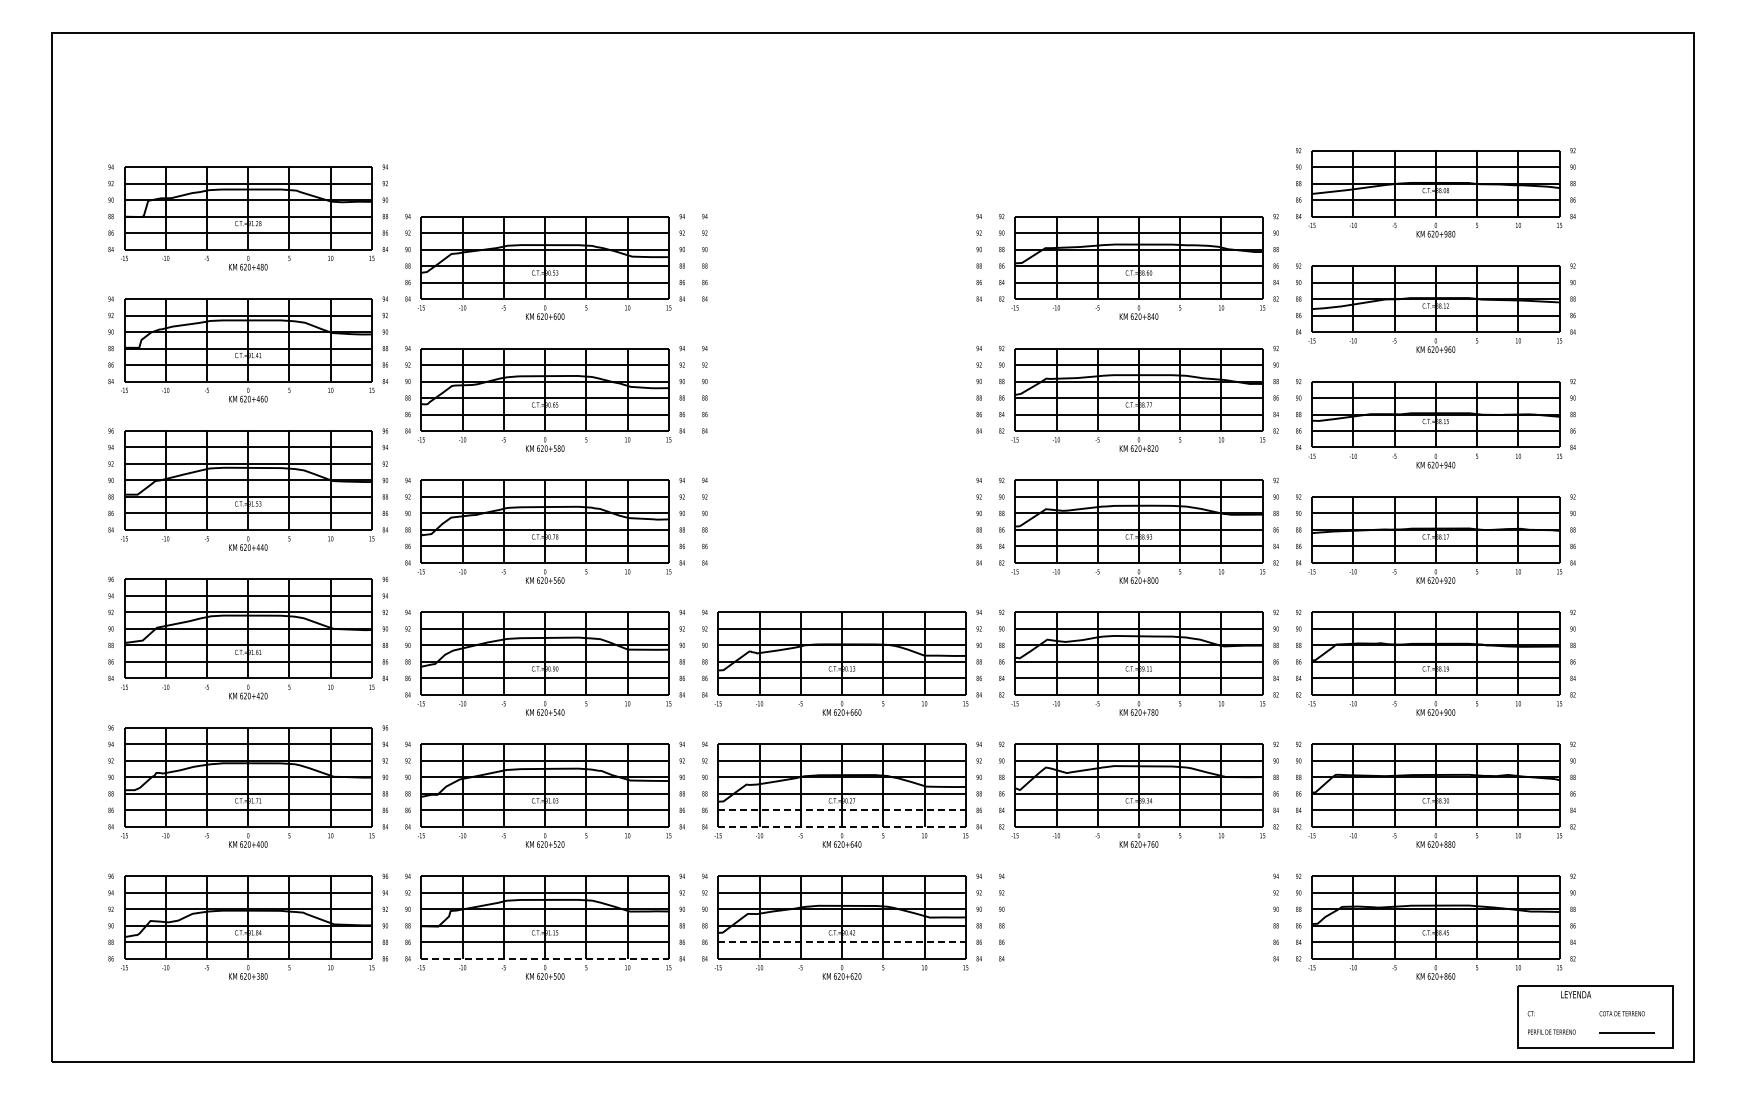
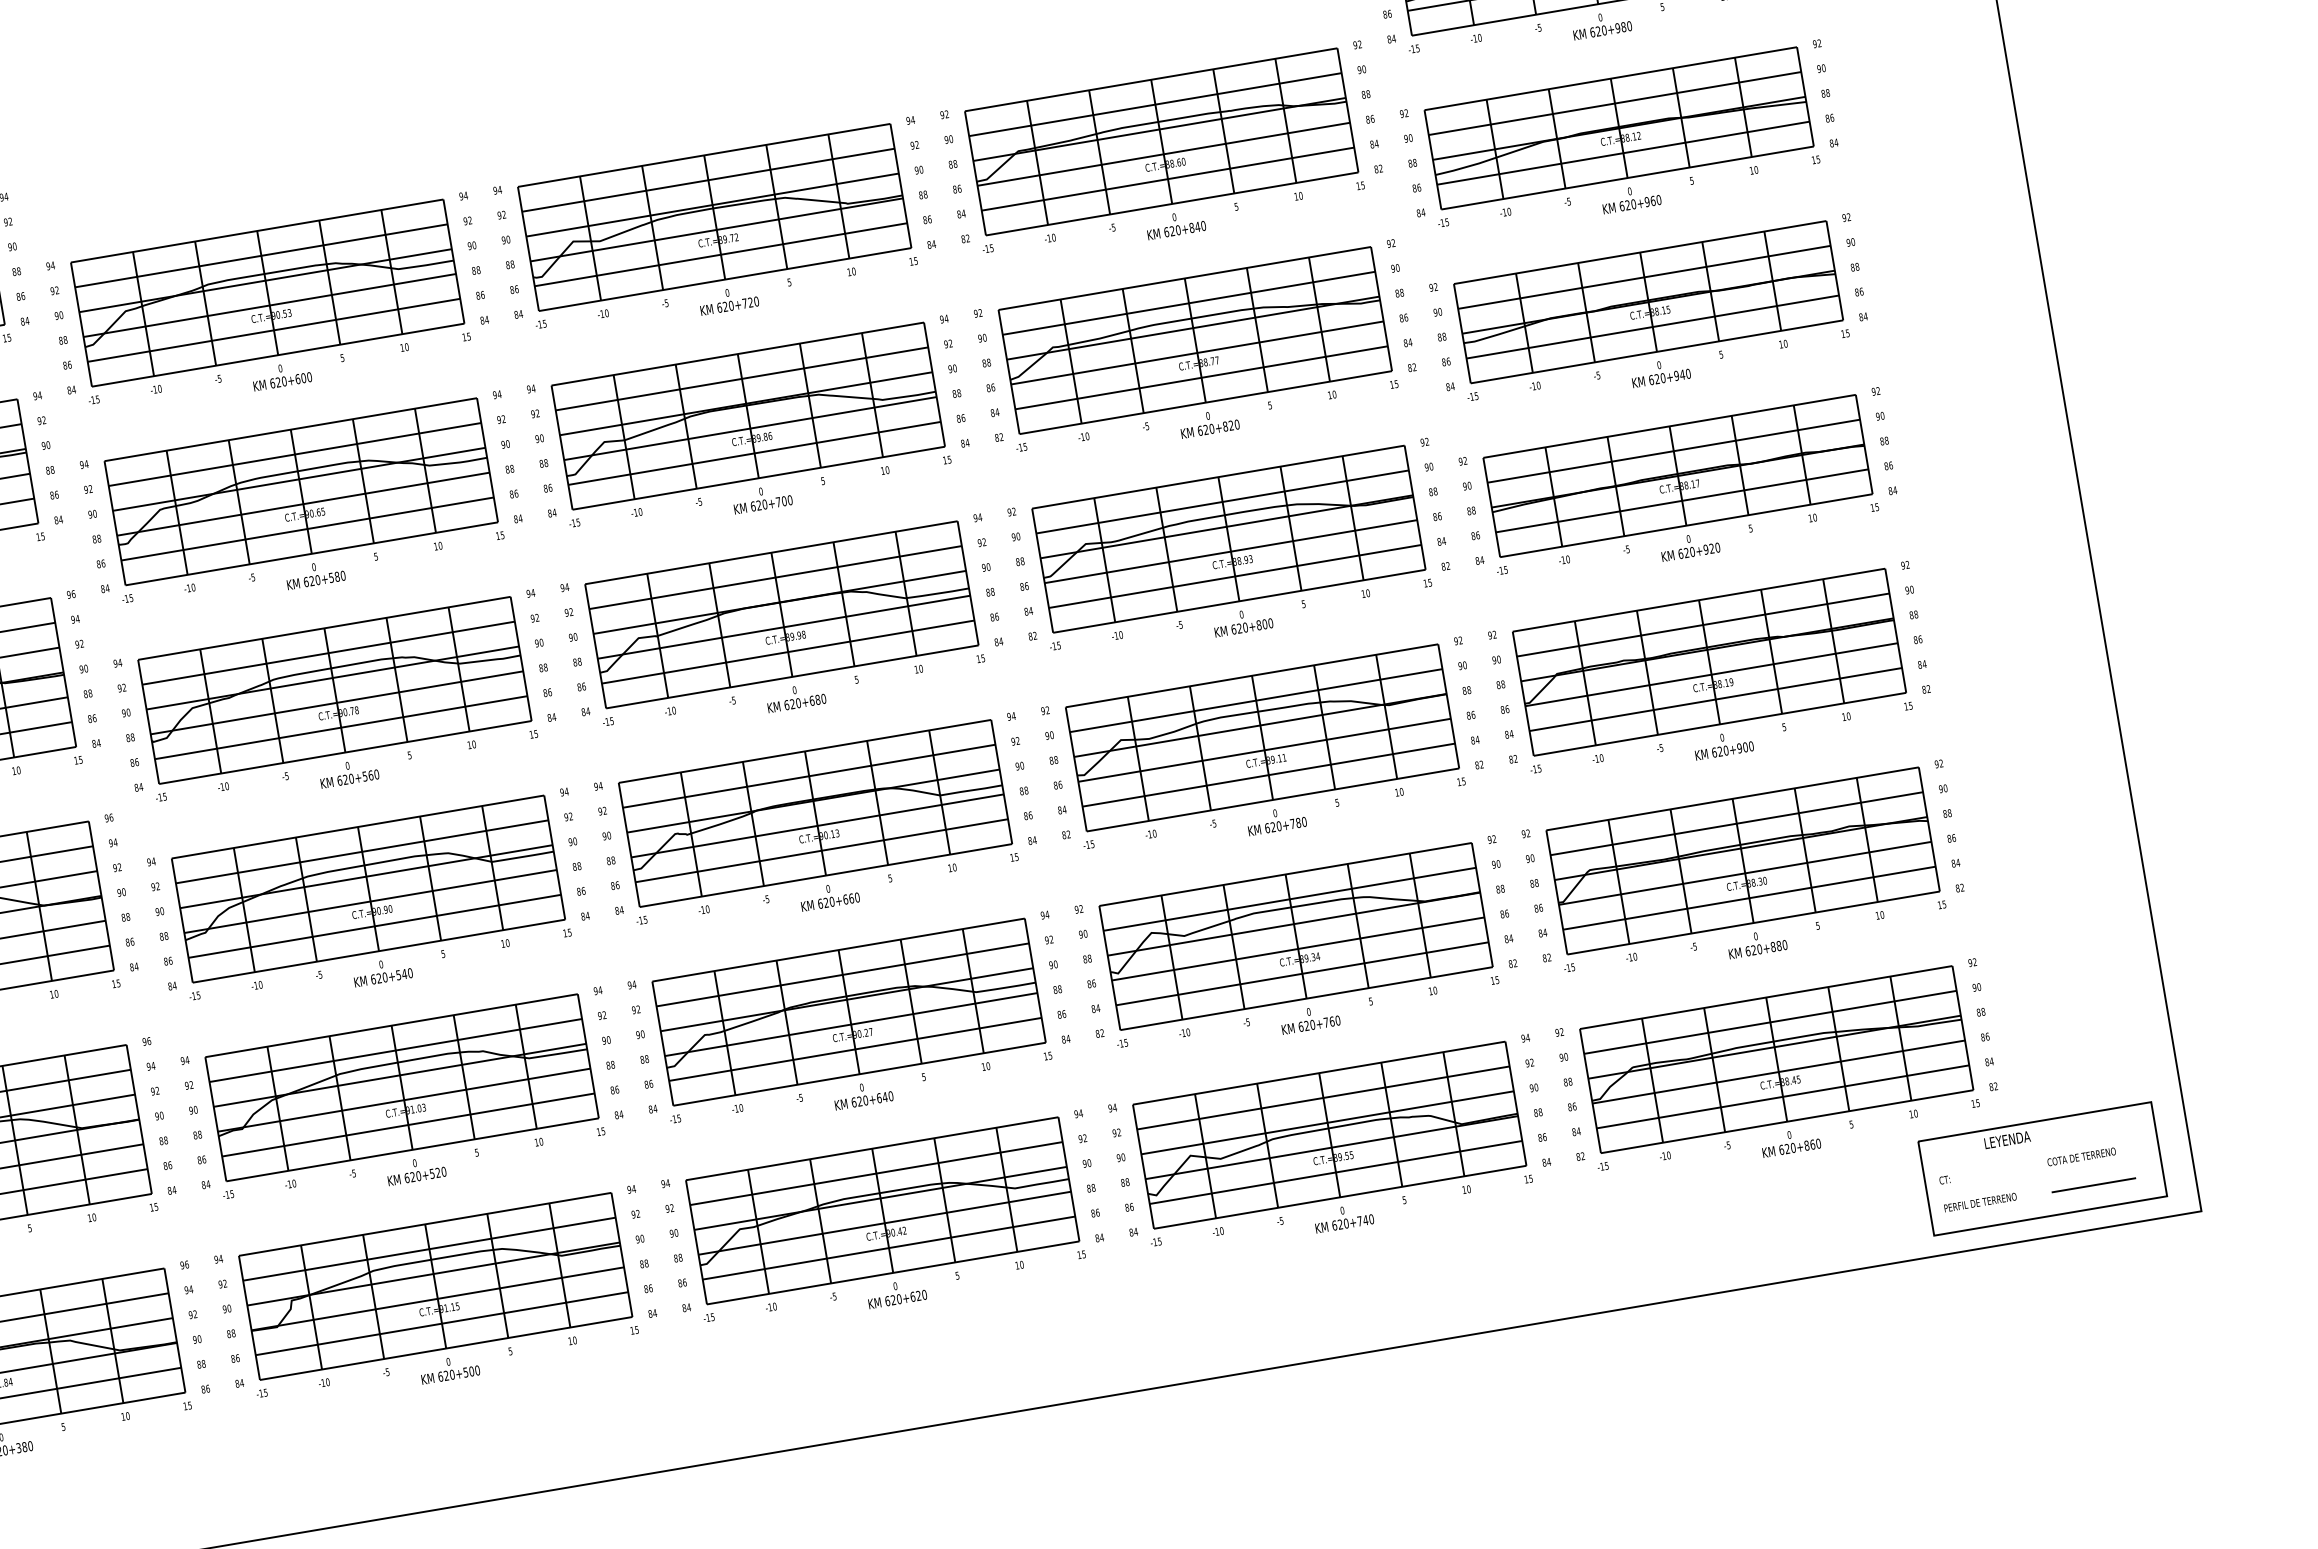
part: (841, 267) -> (716, 232), added
part: (841, 399) -> (749, 430), added
part: (841, 531) -> (783, 629), added
line: (842, 810) -> (856, 1049), dashed -> solid
line: (842, 826) -> (860, 1073), dashed -> solid
part: (1138, 927) -> (1331, 1150), added
line: (842, 942) -> (889, 1248), dashed -> solid
line: (545, 958) -> (446, 1347), dashed -> solid

